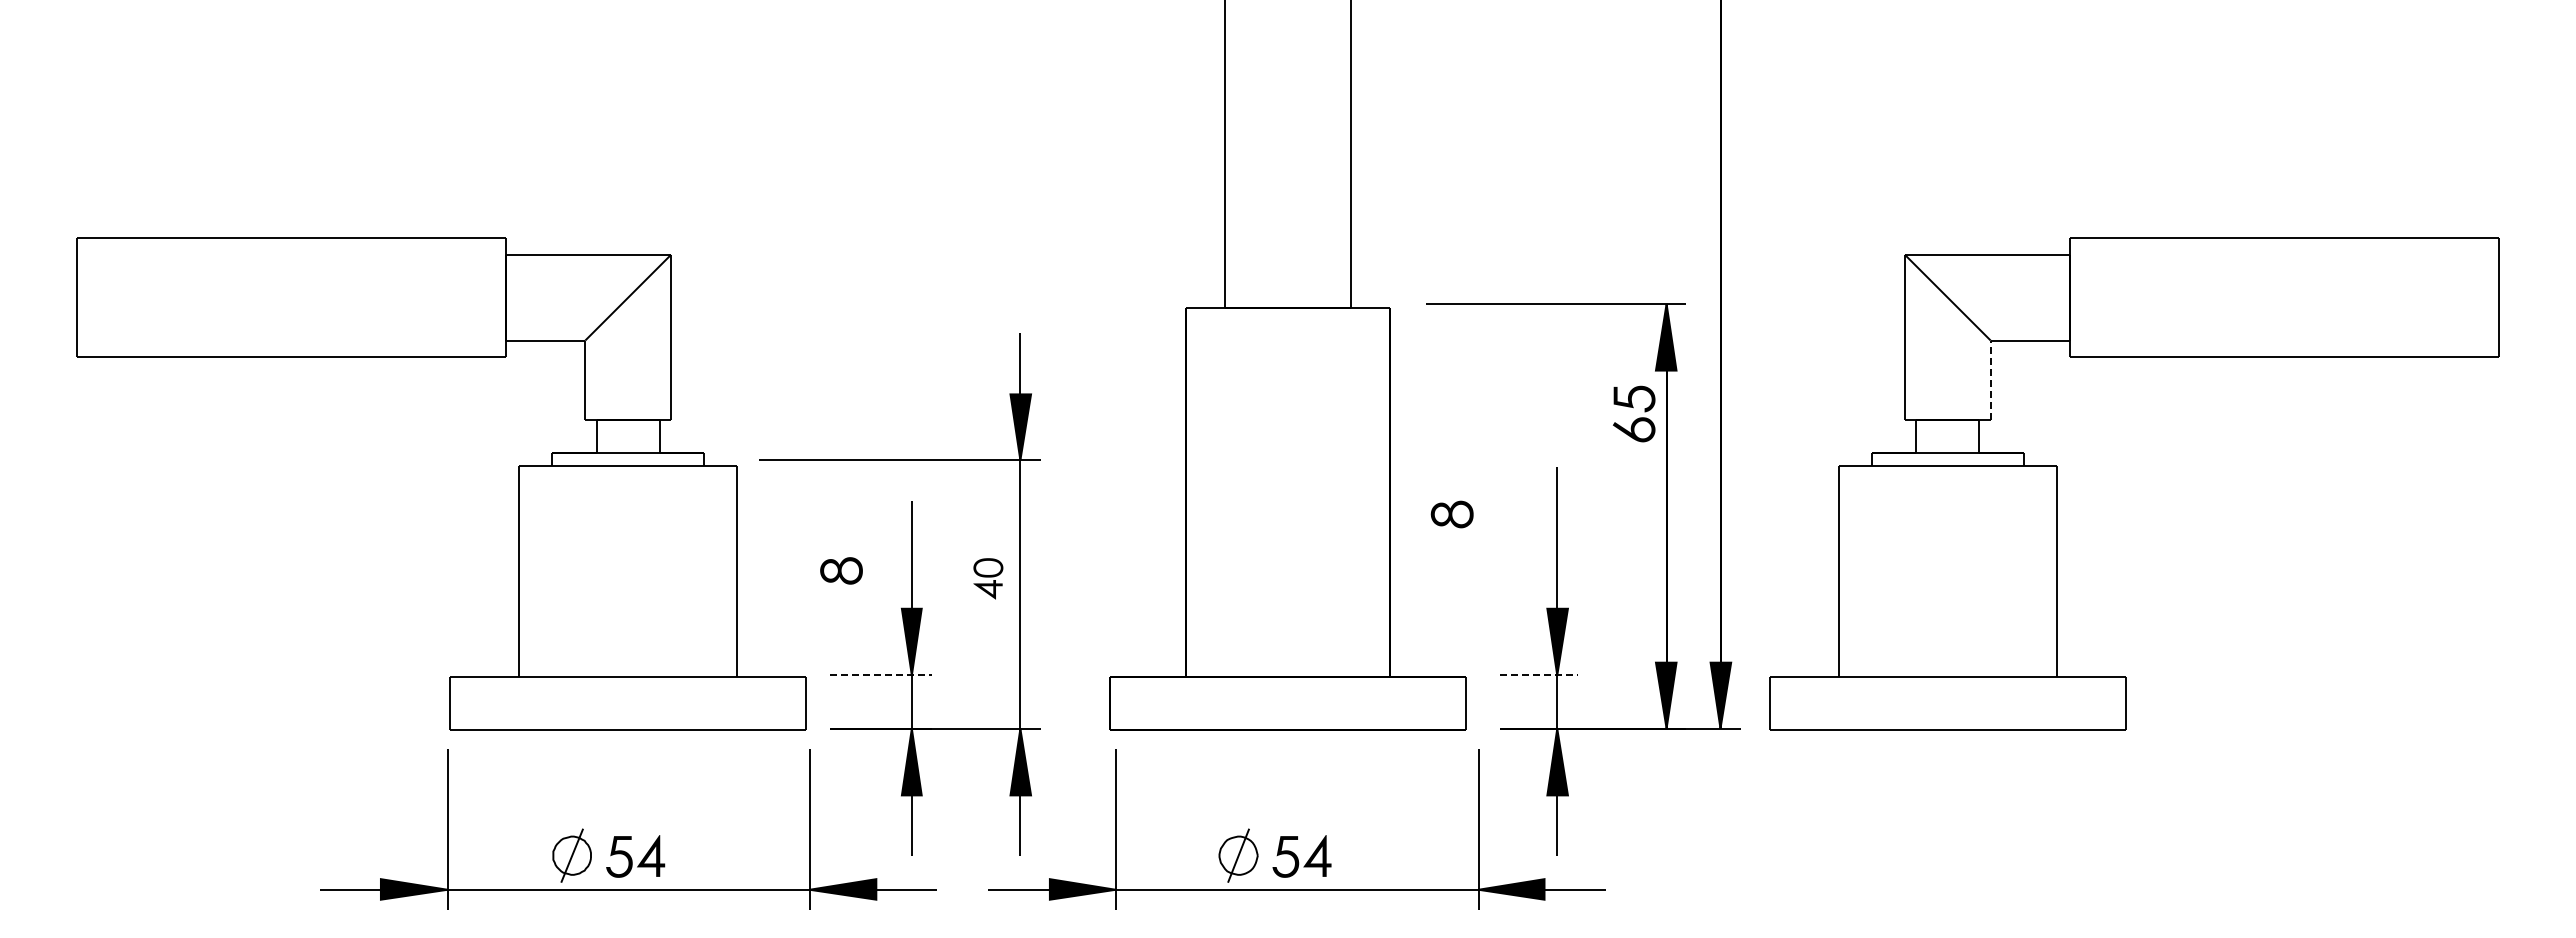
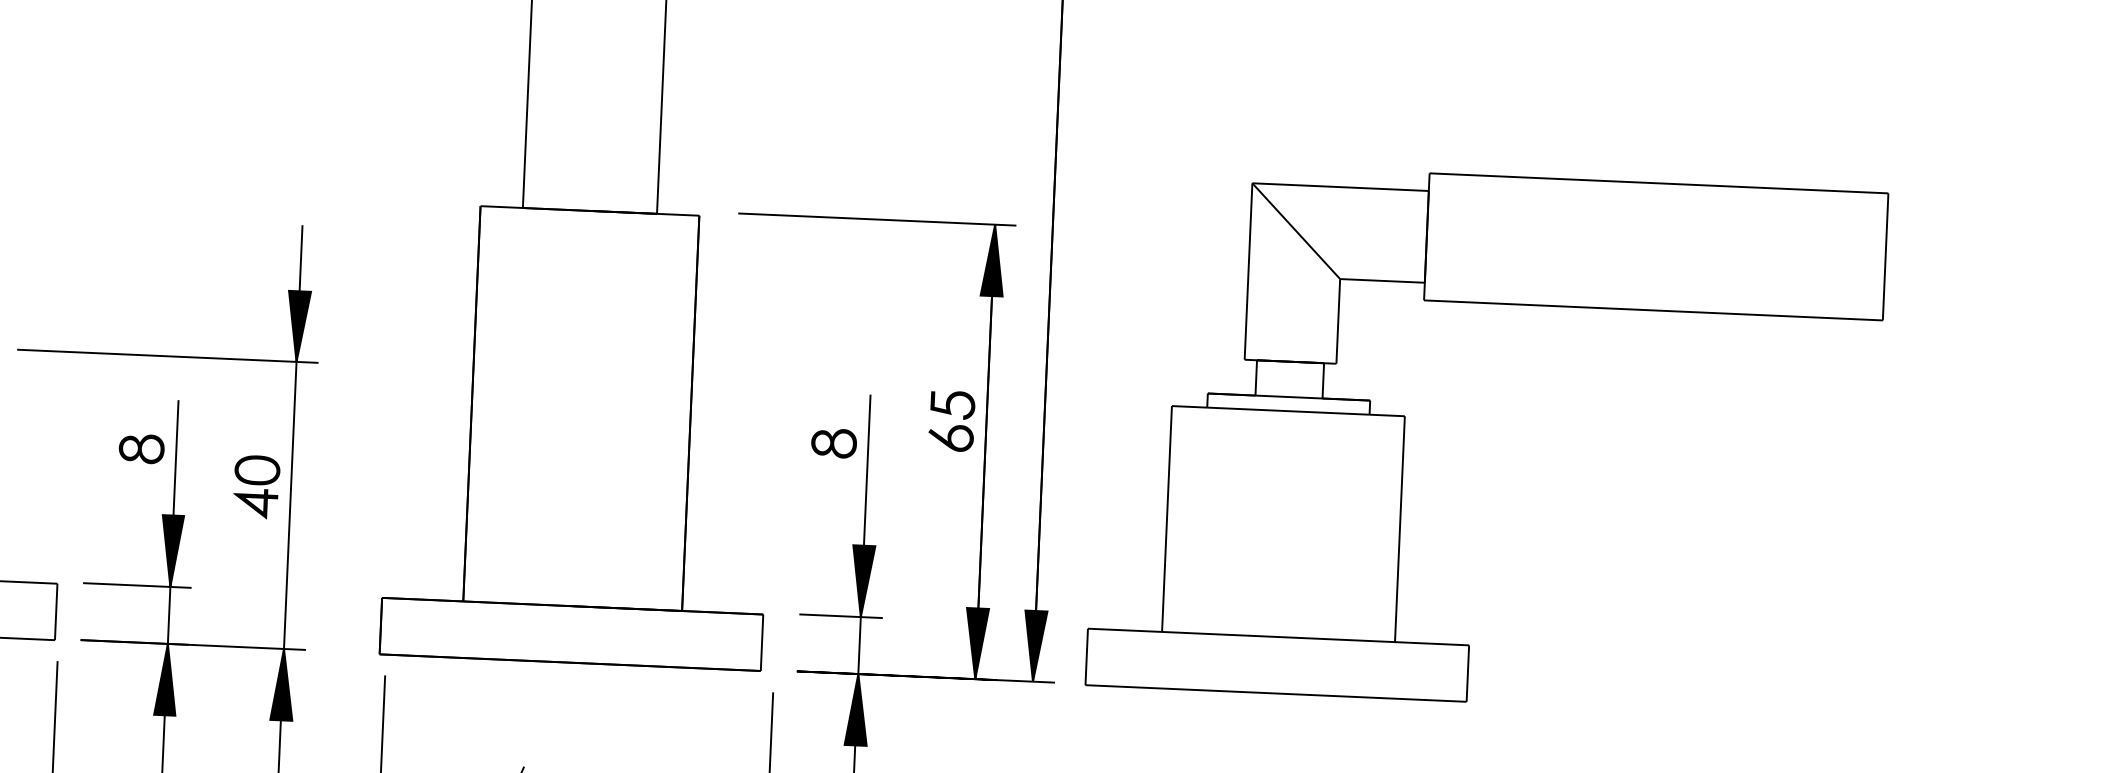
line: (1990, 380) -> (1338, 321), dashed -> solid
part: (1634, 413) -> (952, 420), moved
part: (1451, 514) -> (833, 443), moved
part: (841, 570) -> (141, 448), moved
part: (988, 578) -> (256, 486), size x1.43
line: (880, 675) -> (136, 585), dashed -> solid
line: (1539, 675) -> (841, 616), dashed -> solid

